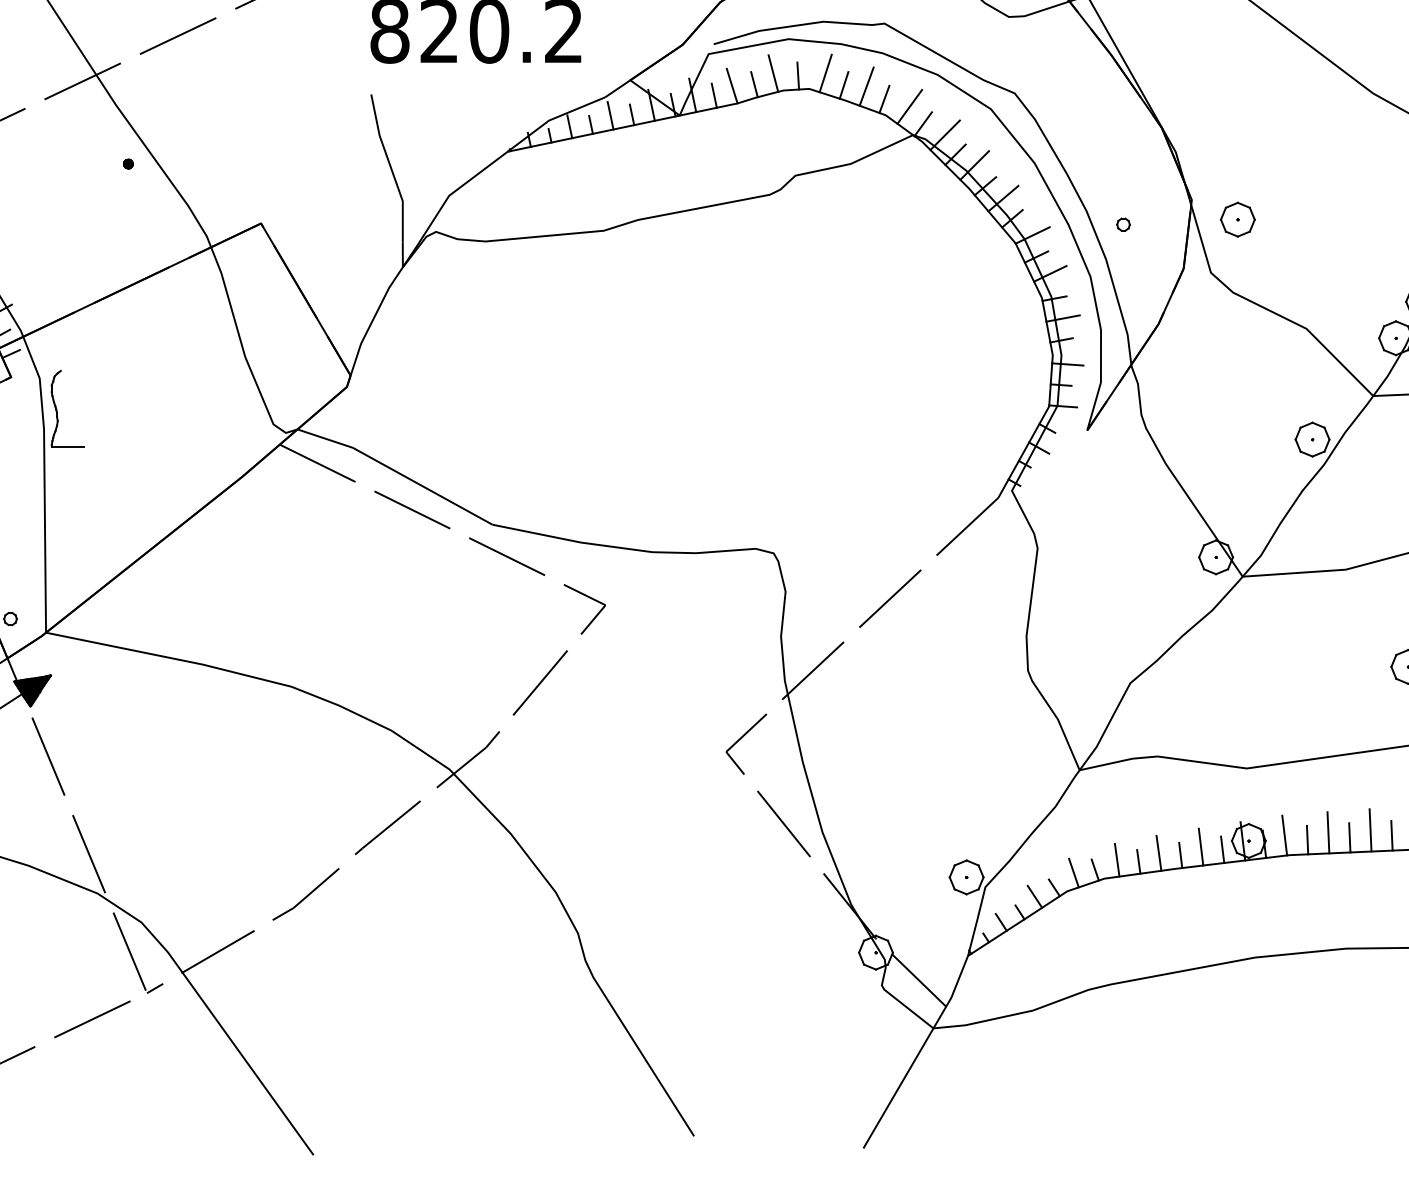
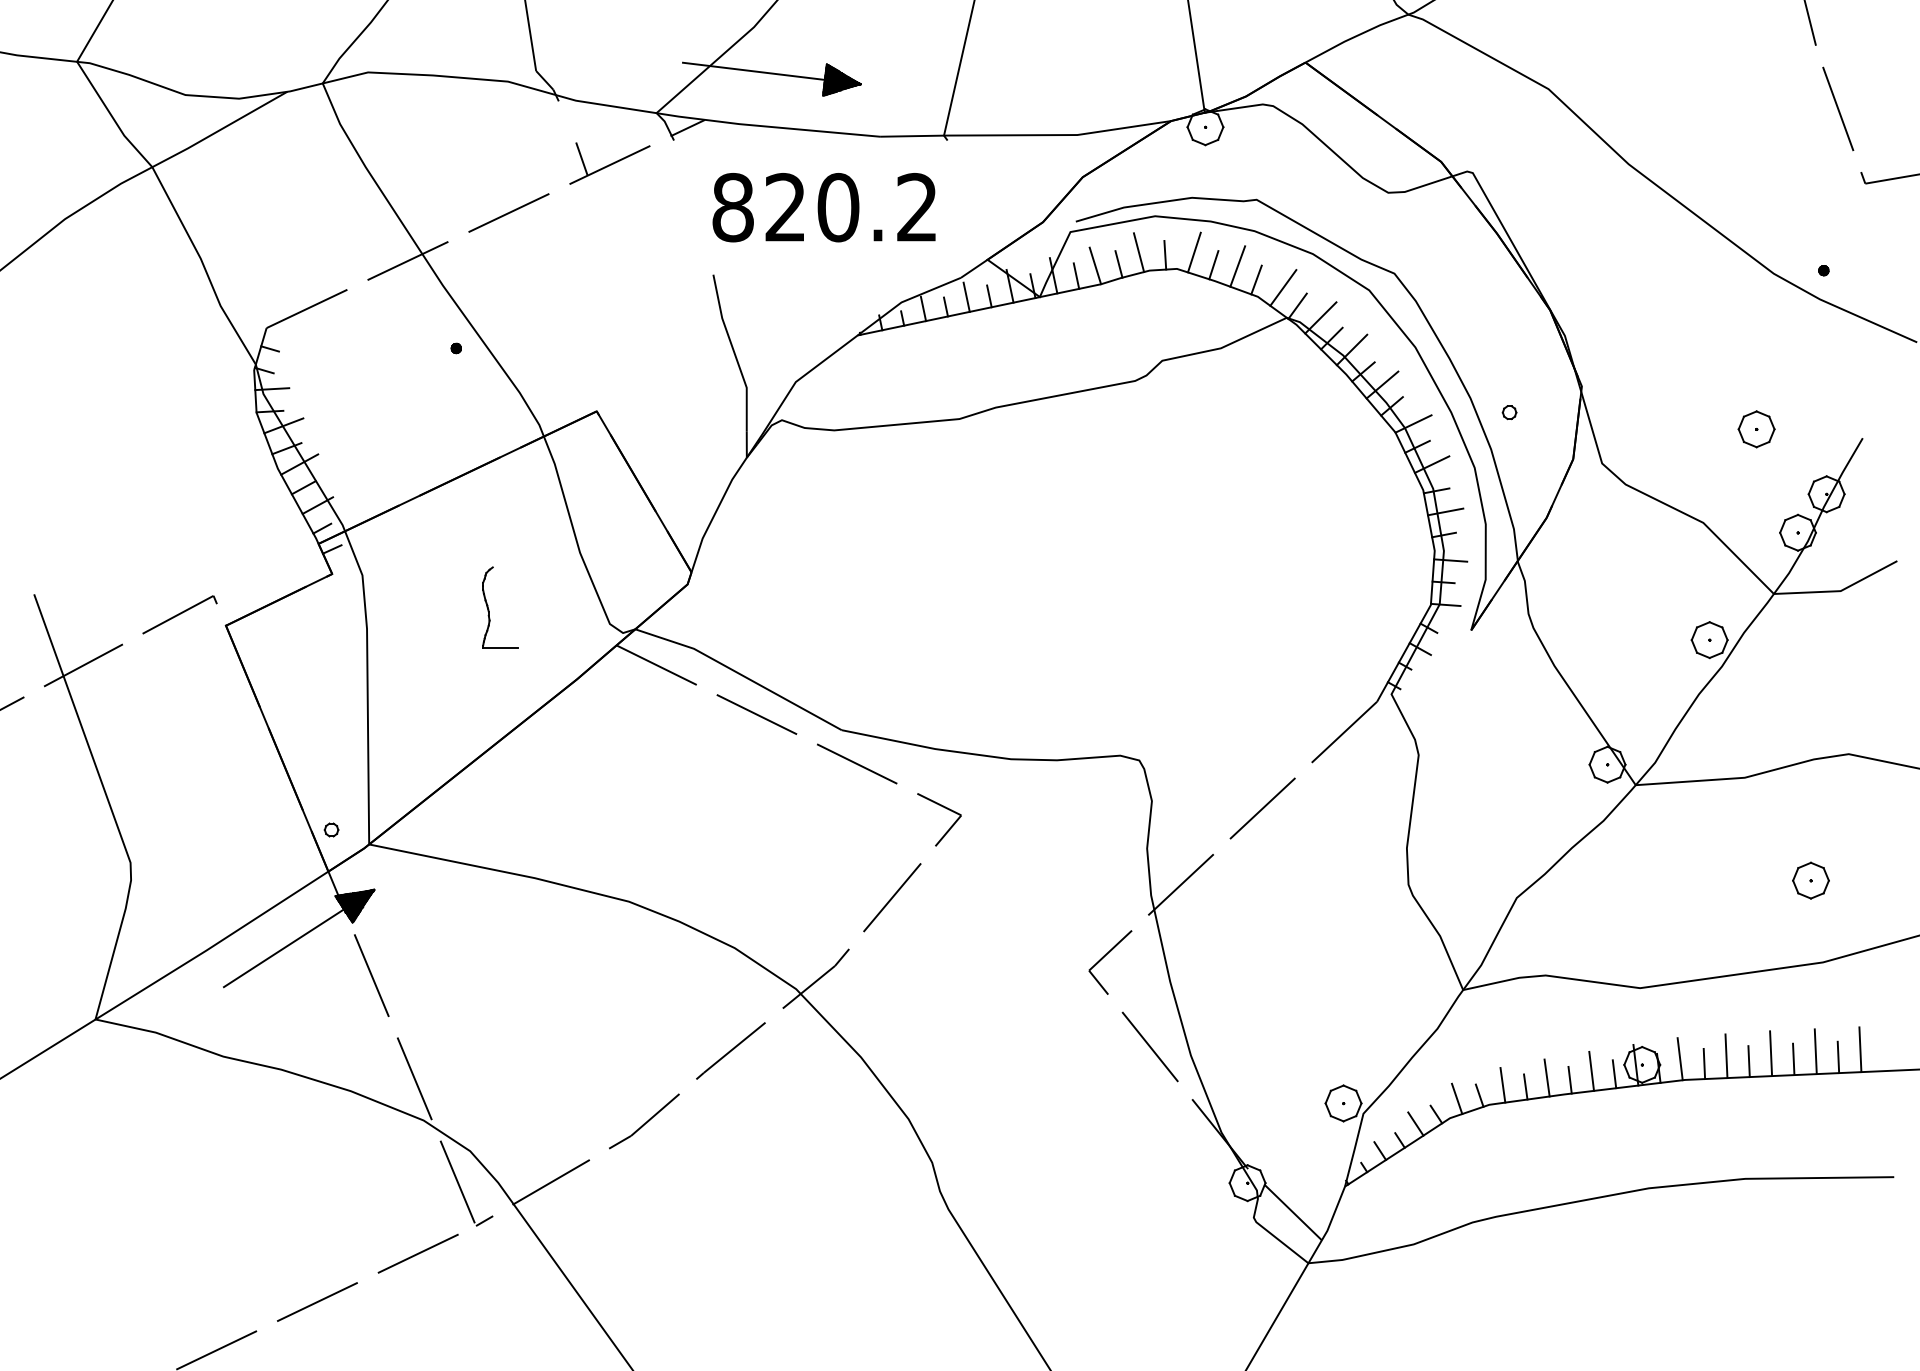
part: (1237, 219) -> (1756, 429), moved
part: (57, 410) -> (489, 609), moved

